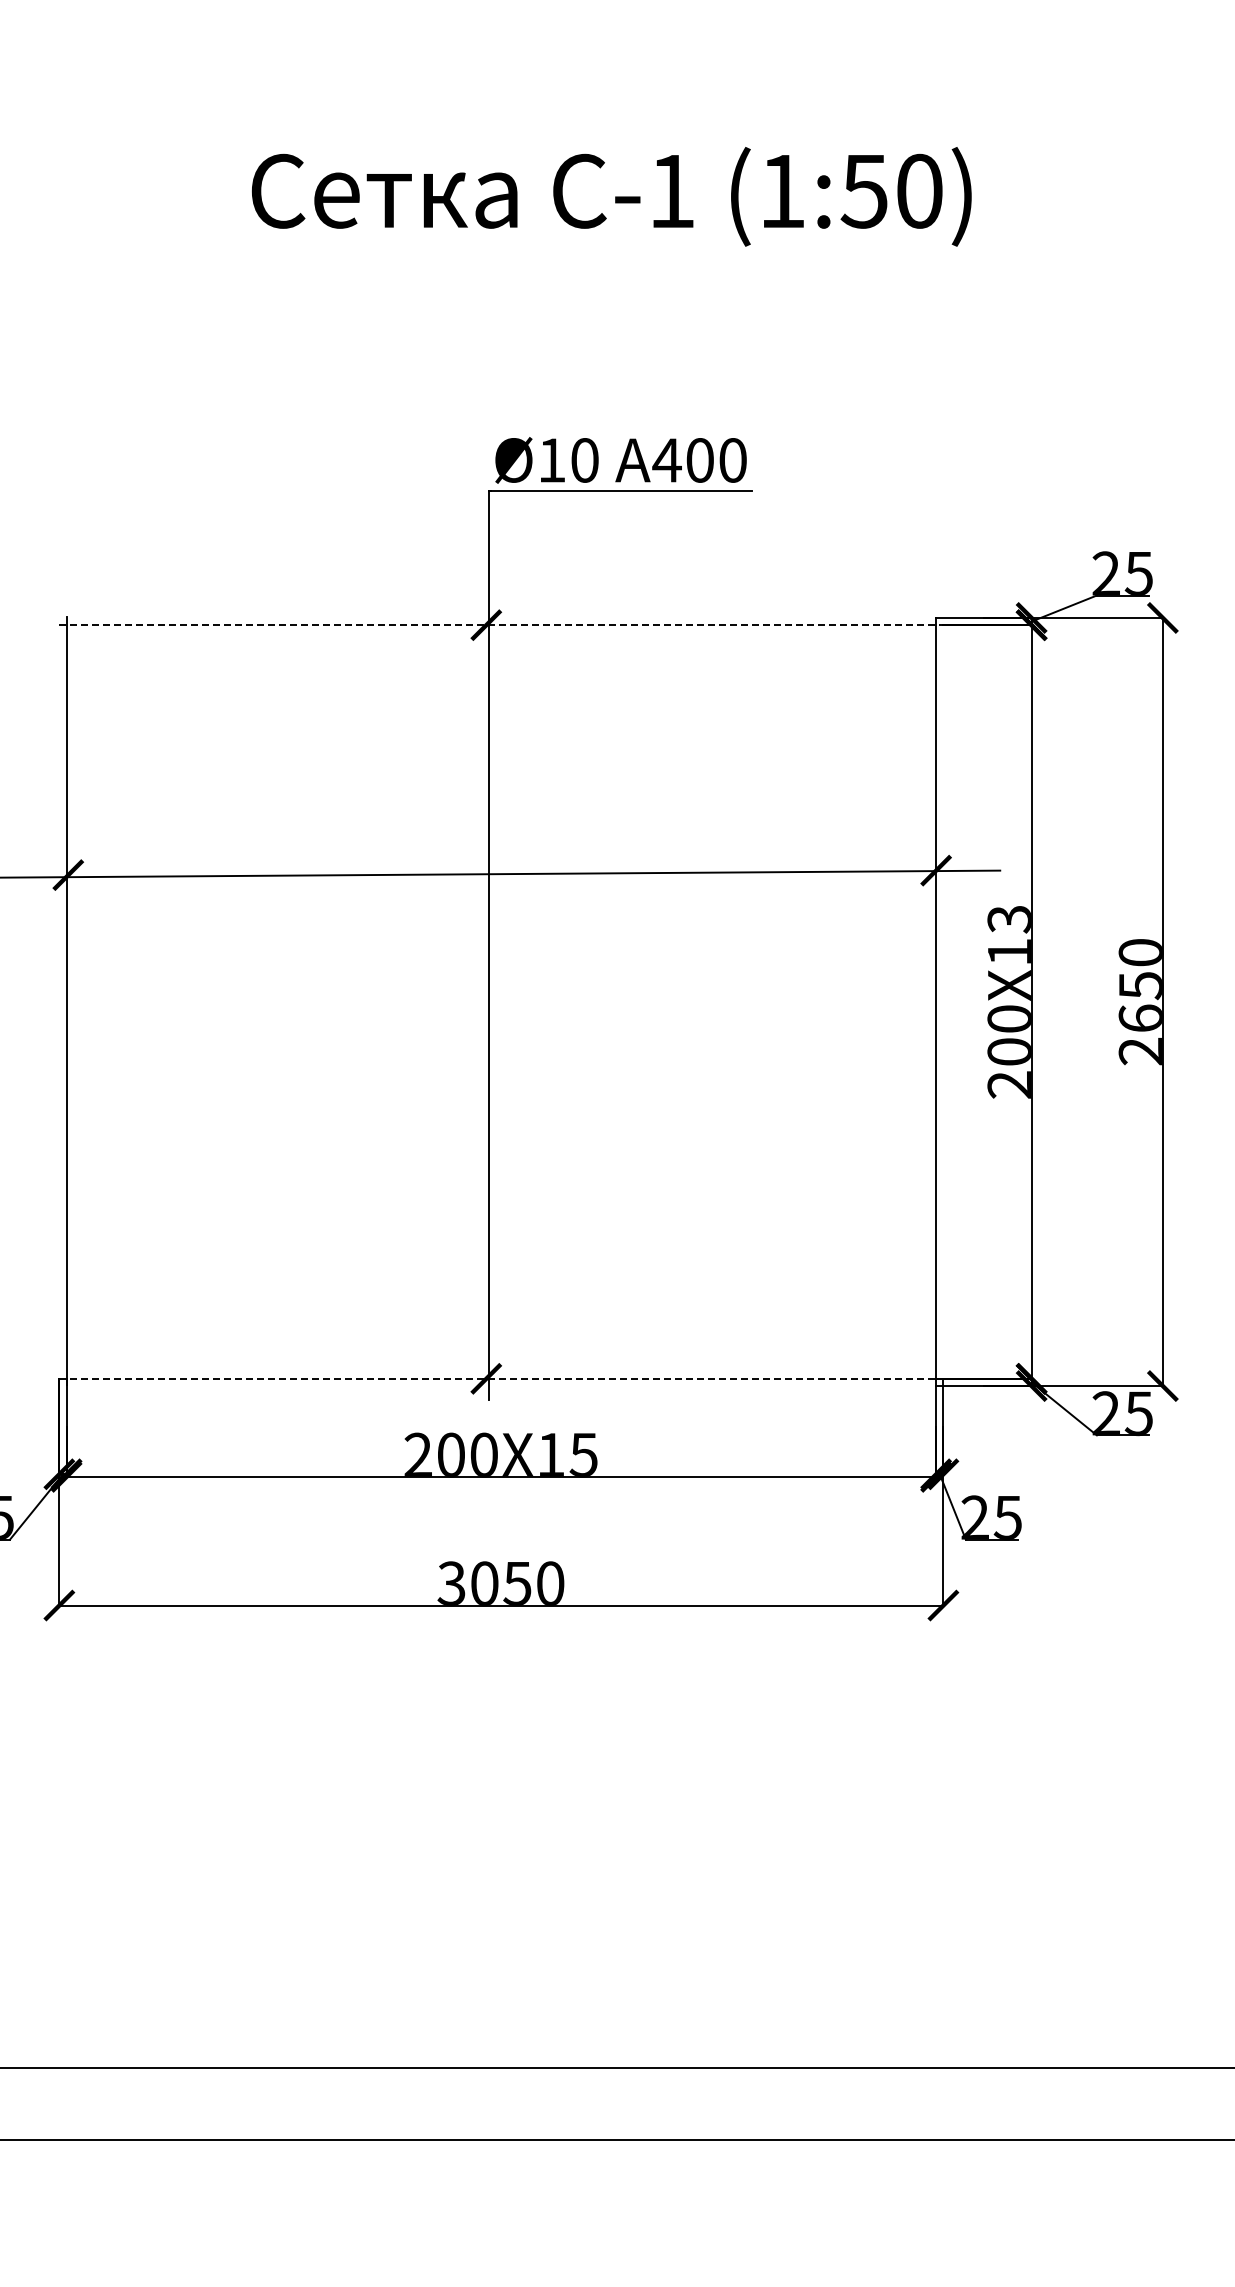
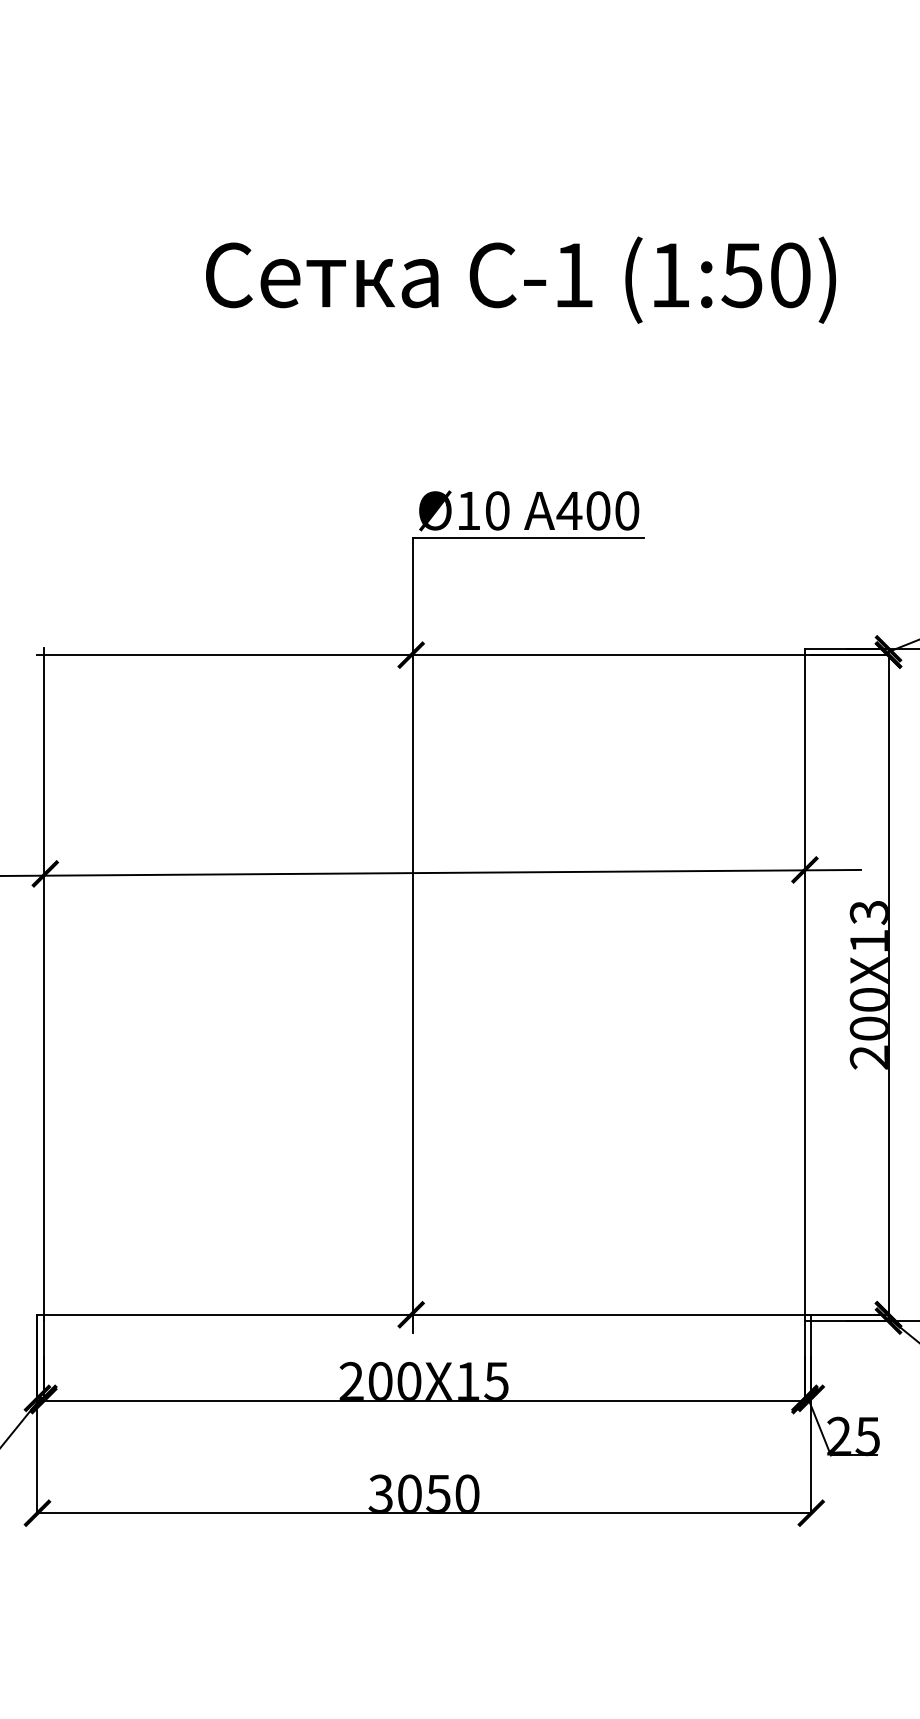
line: (501, 625) -> (424, 655), dashed -> solid
line: (501, 1378) -> (424, 1314), dashed -> solid

